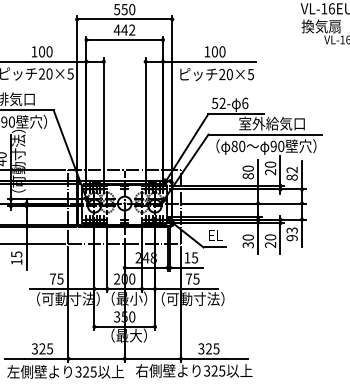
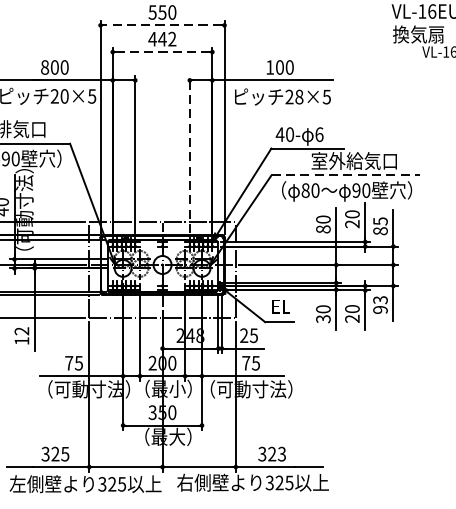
line: (124, 19) -> (162, 25), solid -> dashed
line: (125, 40) -> (163, 52), solid -> dashed
text: (34, 51) -> (45, 67), 100 -> 800
text: (229, 74) -> (298, 96), 20×5 -> 28×5
text: (218, 103) -> (284, 134), 52- -> 40-
line: (145, 118) -> (189, 154), solid -> dashed
line: (265, 134) -> (345, 175), solid -> dashed
text: (291, 170) -> (379, 221), 82 -> 85
text: (16, 254) -> (21, 331), 15 -> 12
text: (187, 257) -> (244, 335), 15 -> 25
text: (216, 348) -> (282, 453), 325 -> 323

